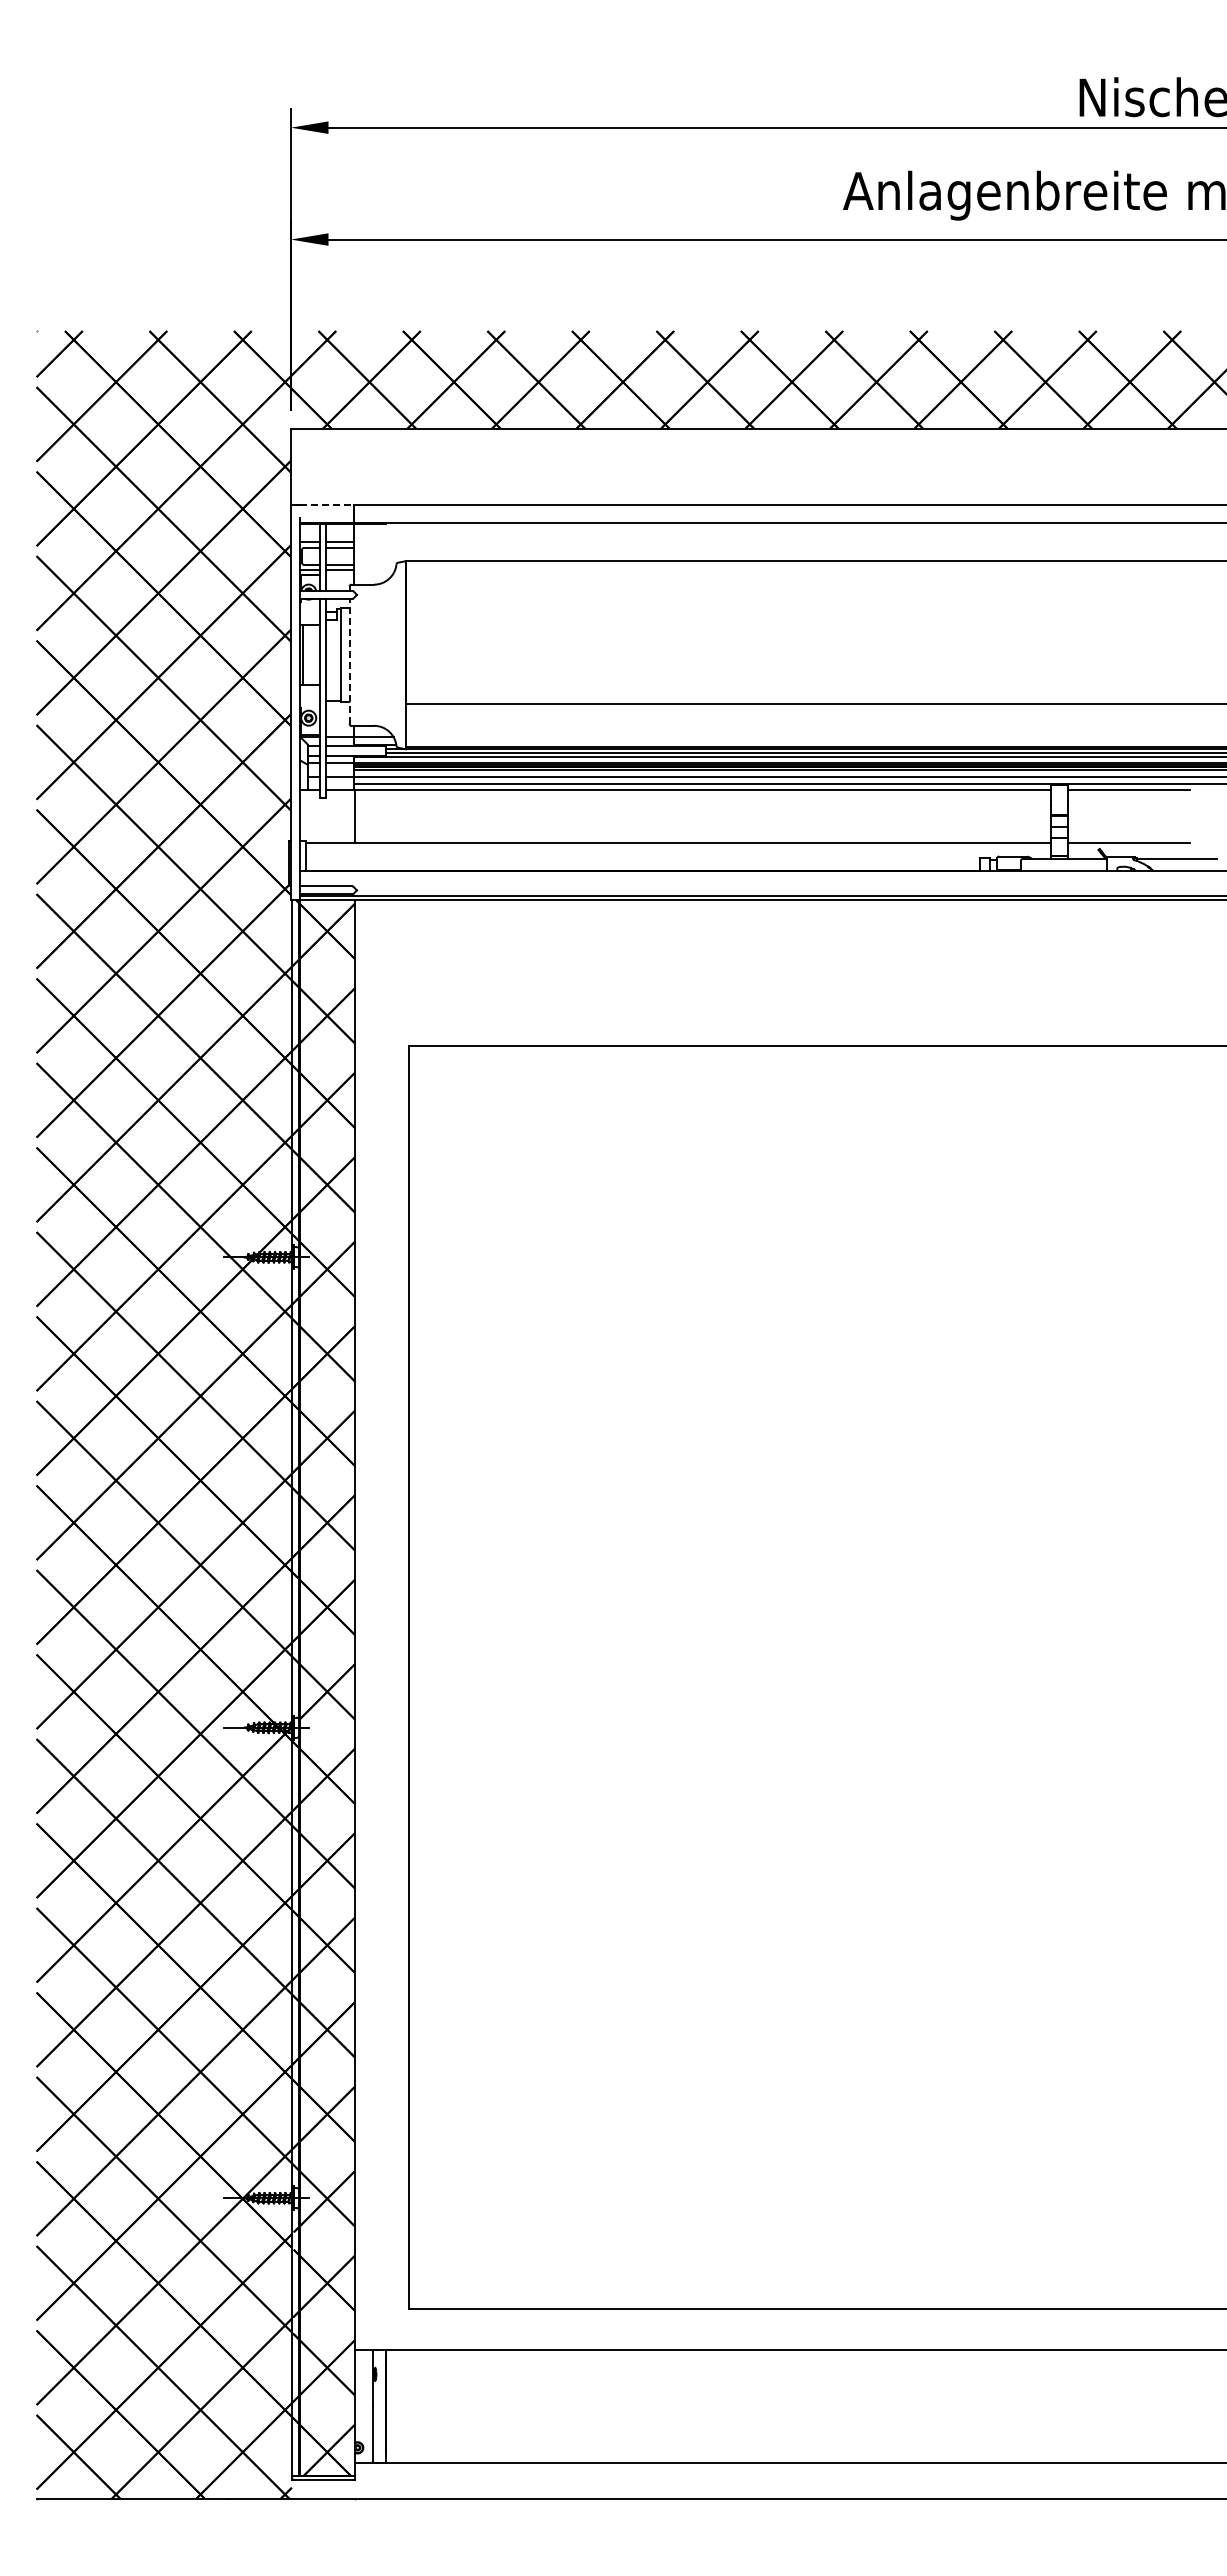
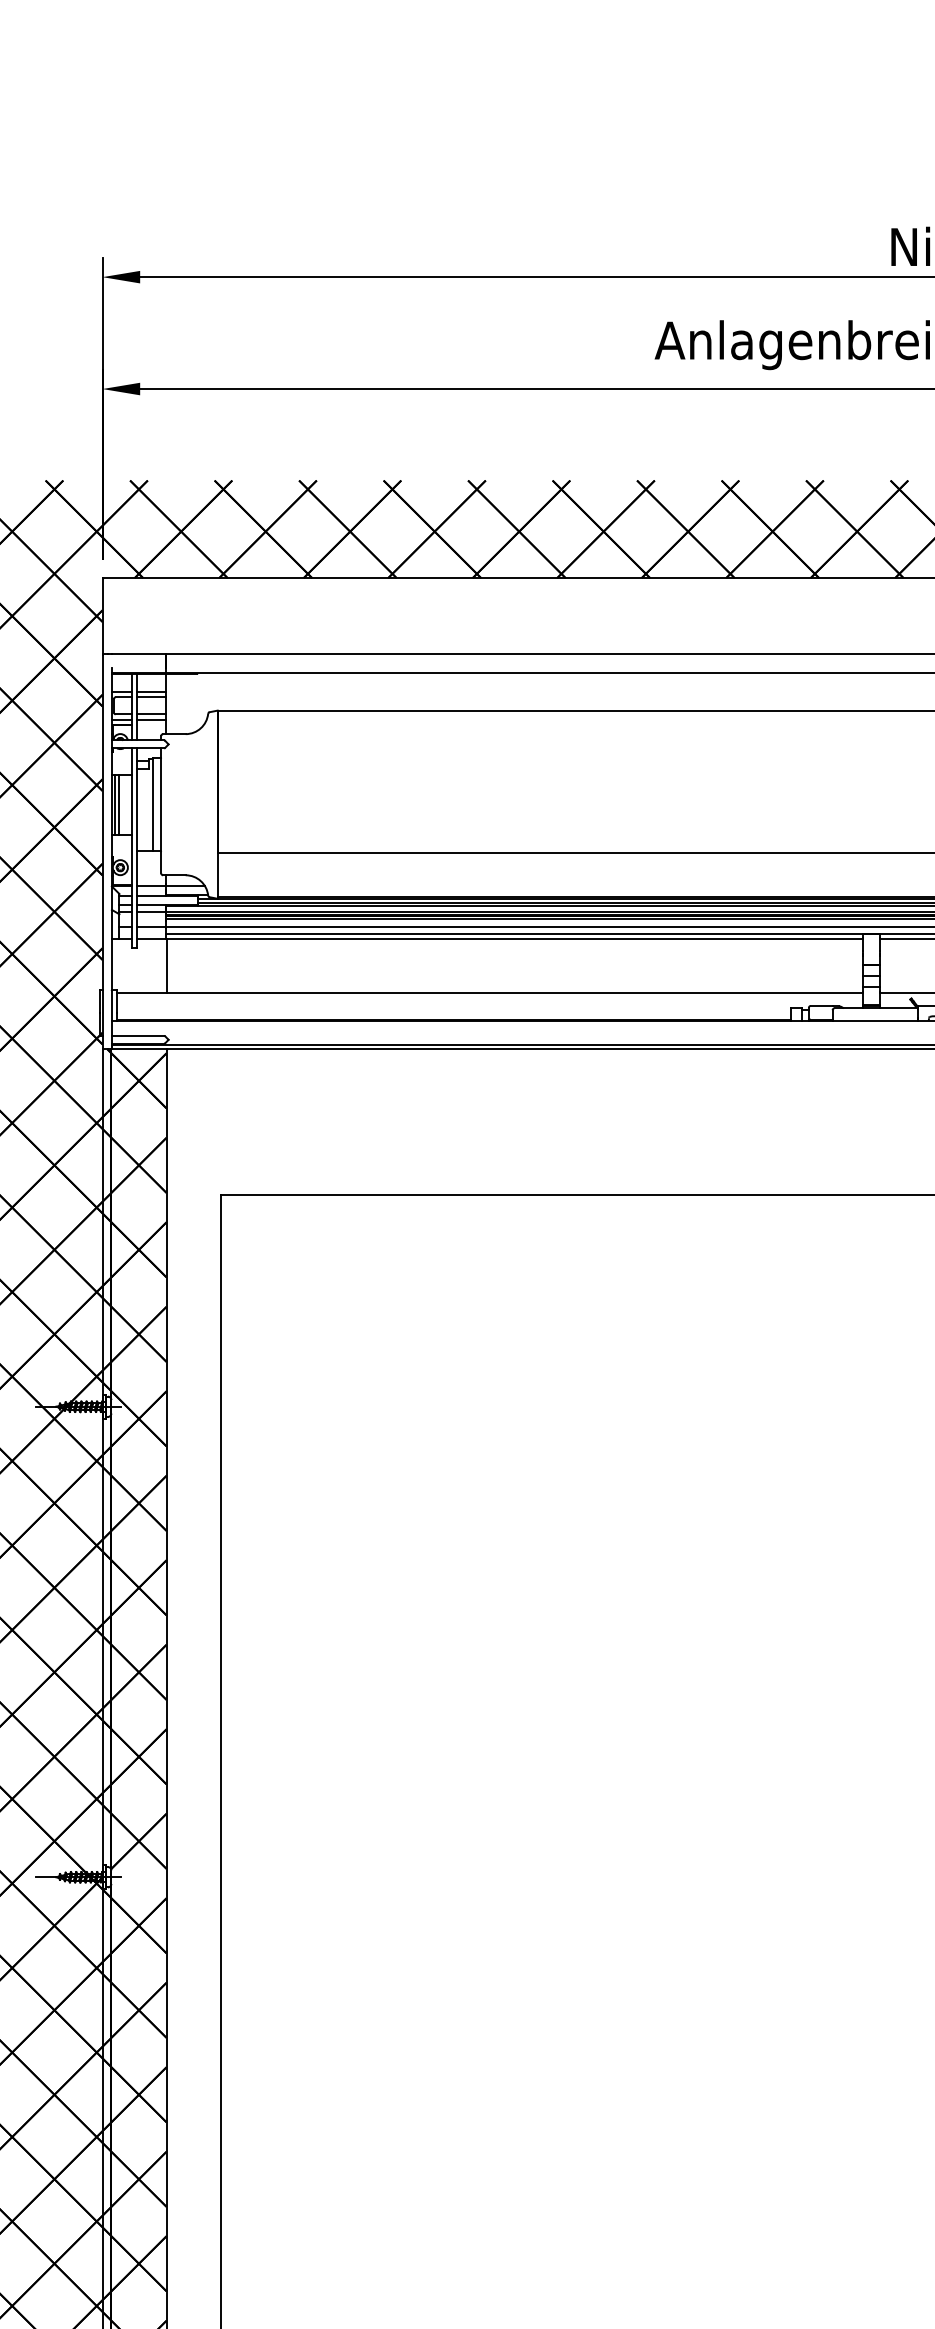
line: (327, 504) -> (139, 653), dashed -> solid
line: (306, 655) -> (118, 804), added
line: (349, 661) -> (161, 810), dashed -> solid

